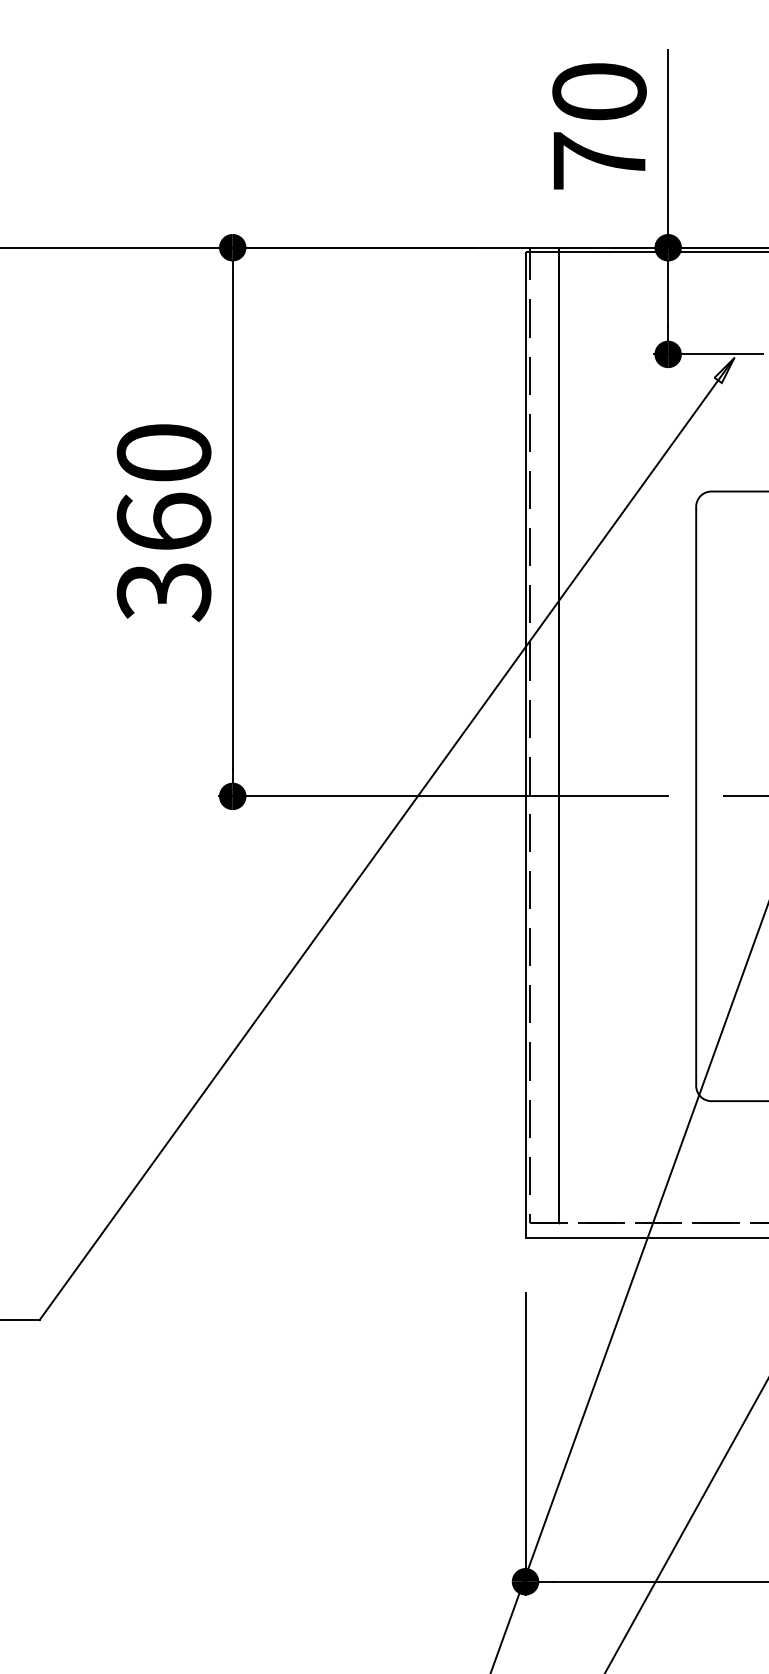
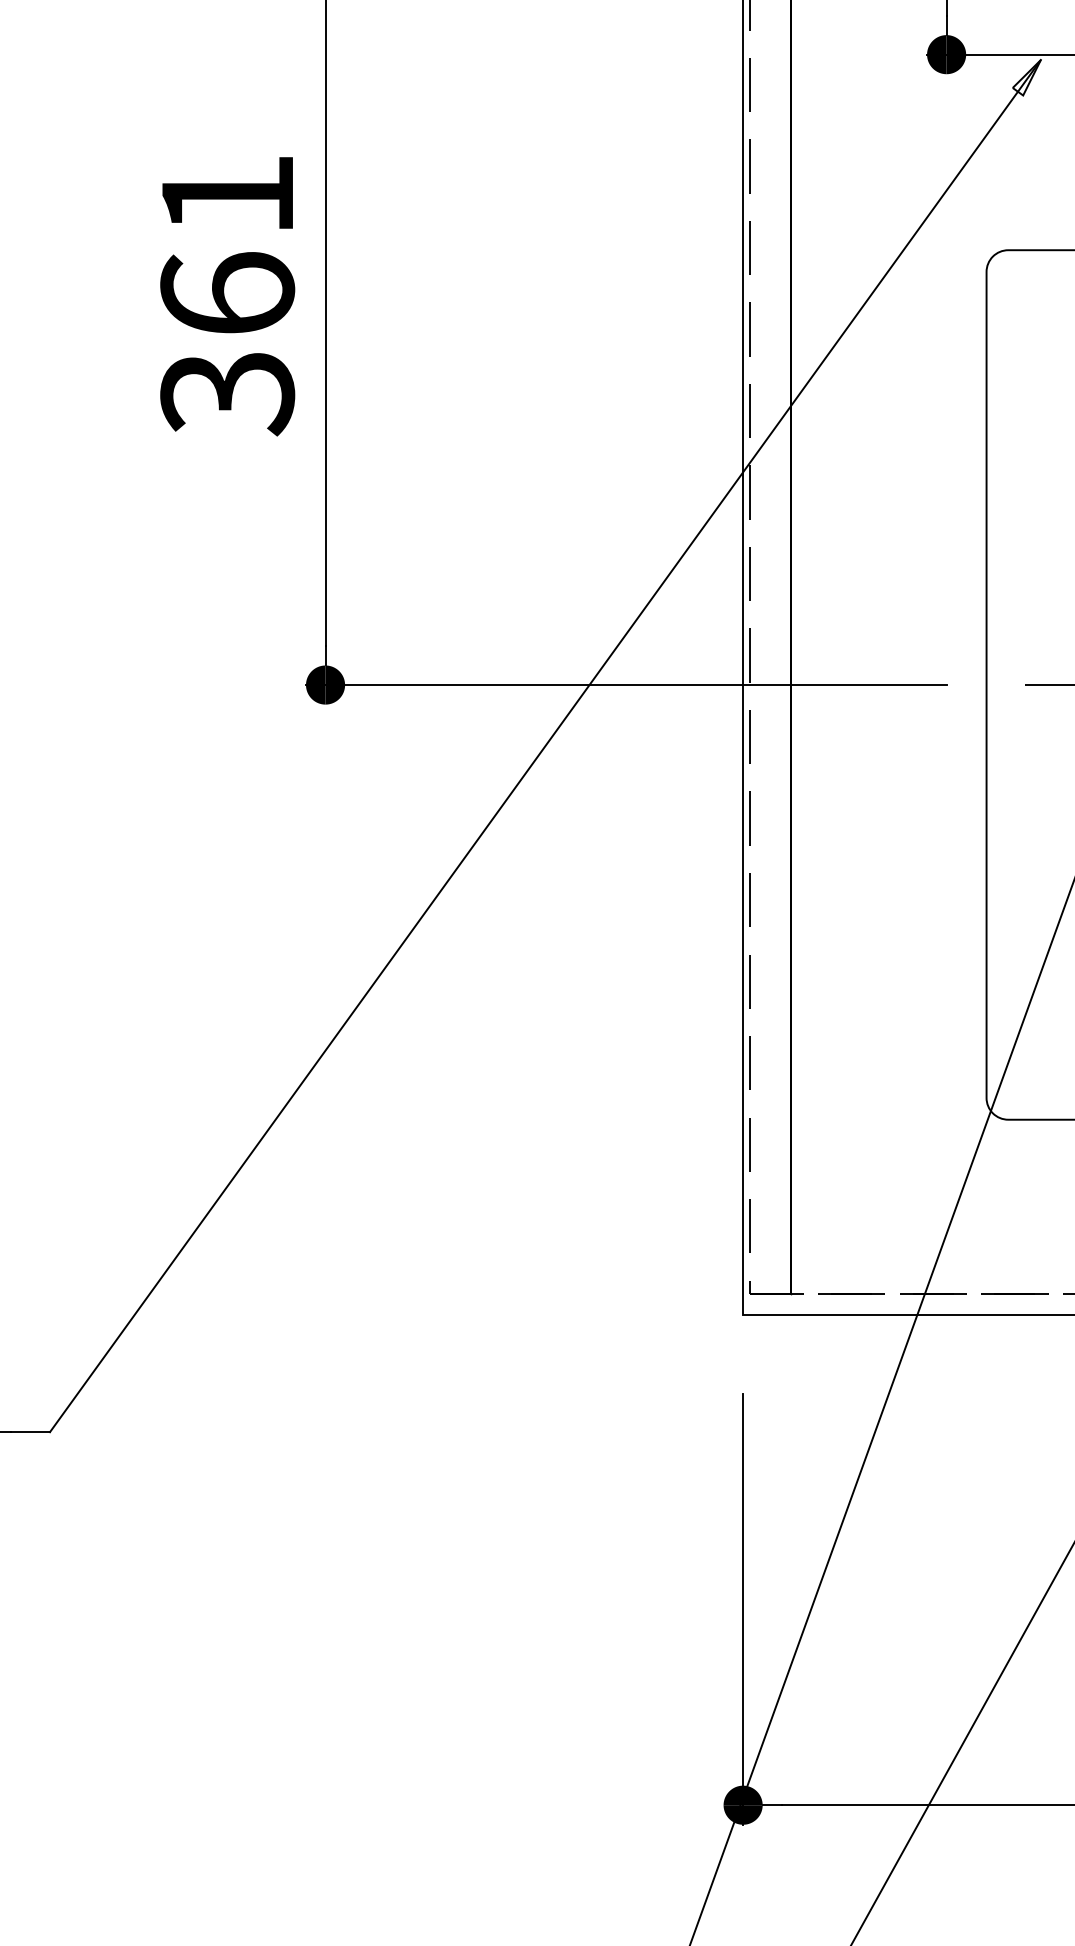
text: (163, 452) -> (226, 194), 360 -> 361

